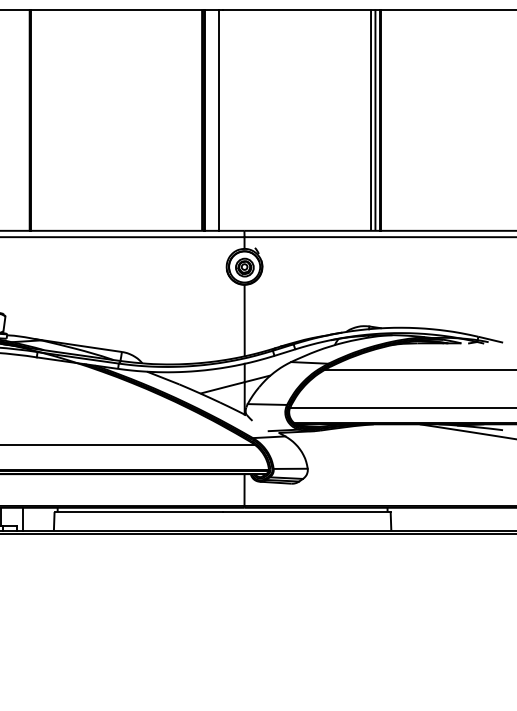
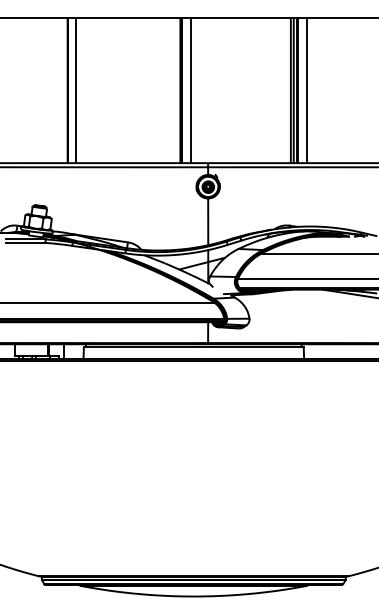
line: (43, 119) -> (76, 90), added
line: (394, 119) -> (306, 90), added

